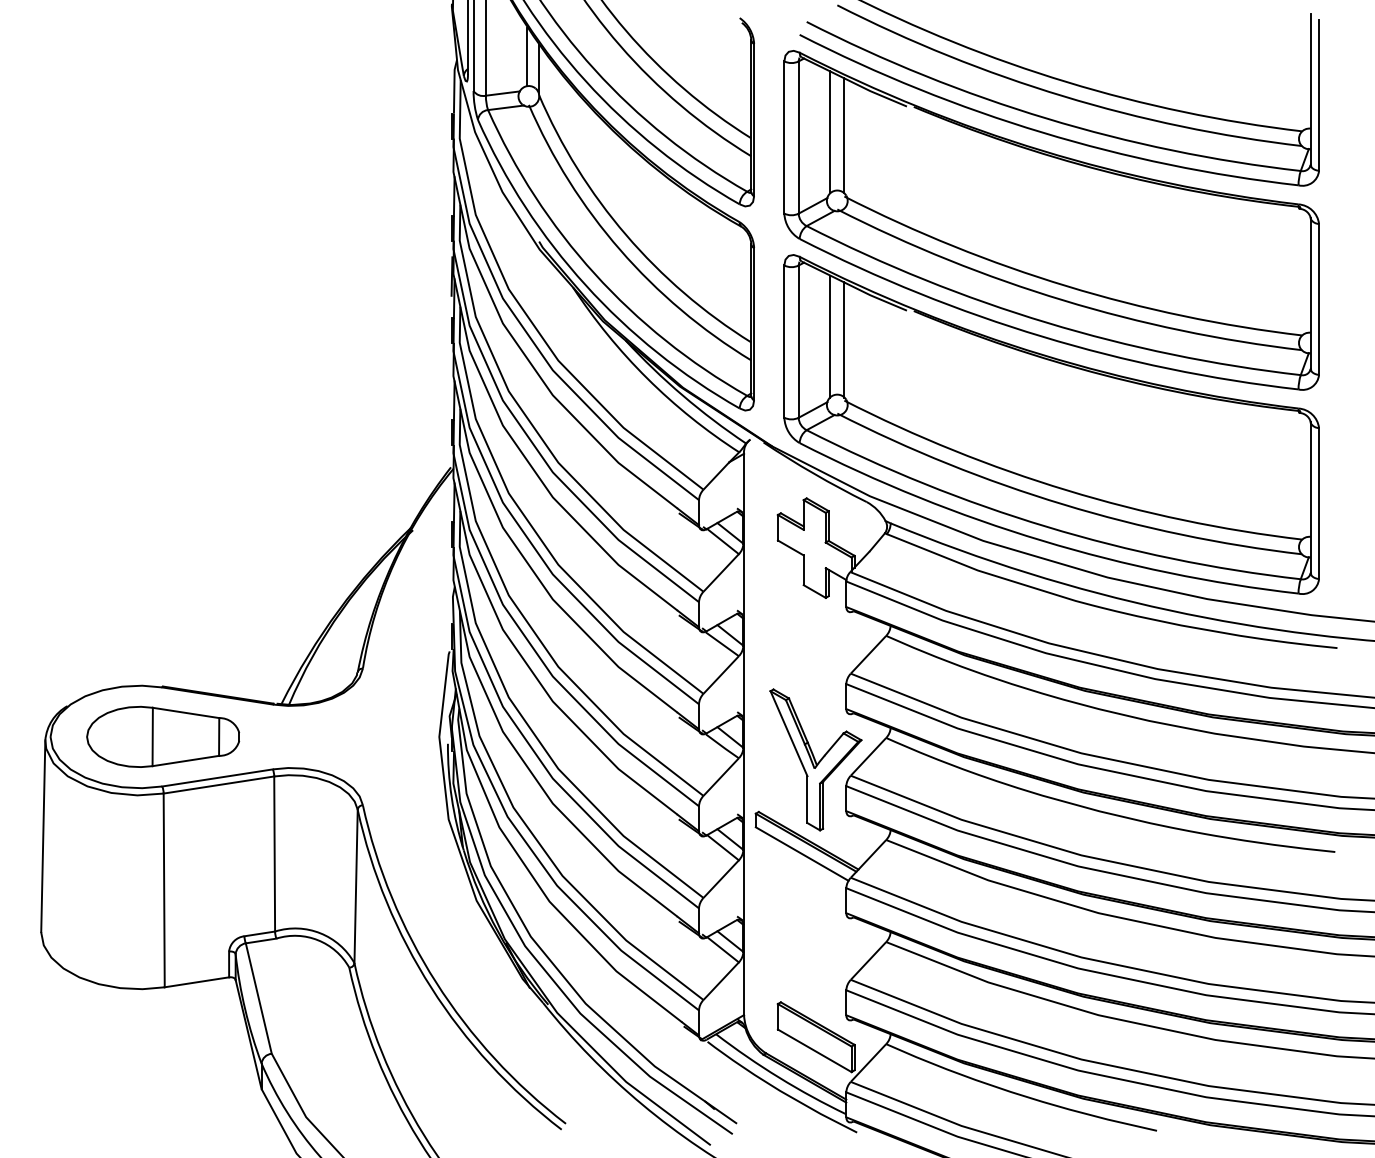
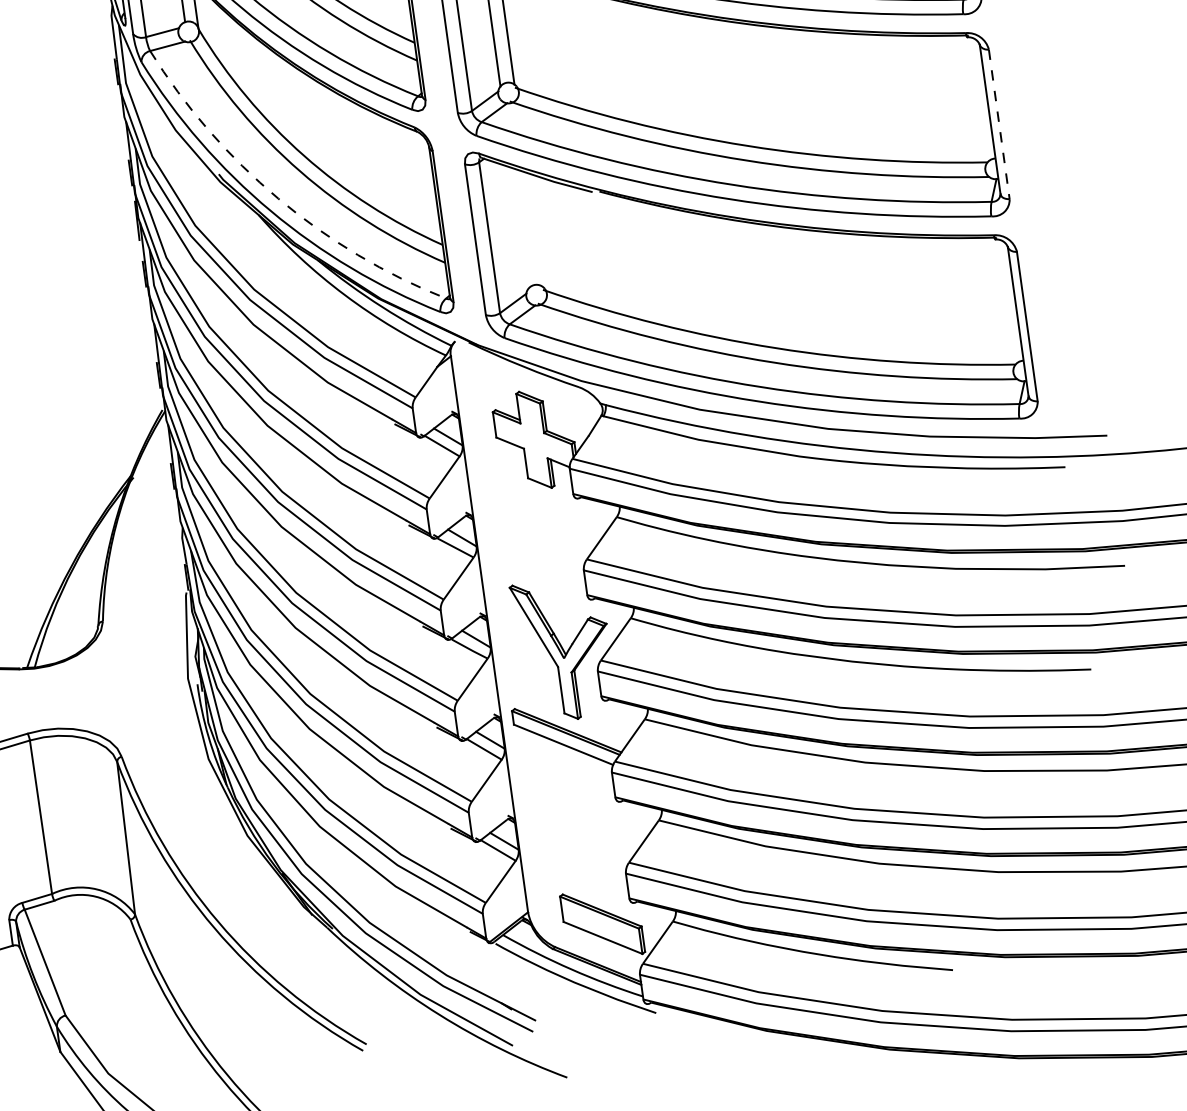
arc: (594, 273) -> (278, 198), solid -> dashed
line: (1319, 299) -> (999, 124), solid -> dashed
line: (830, 336) -> (520, 228), removed
line: (844, 339) -> (534, 229), removed

